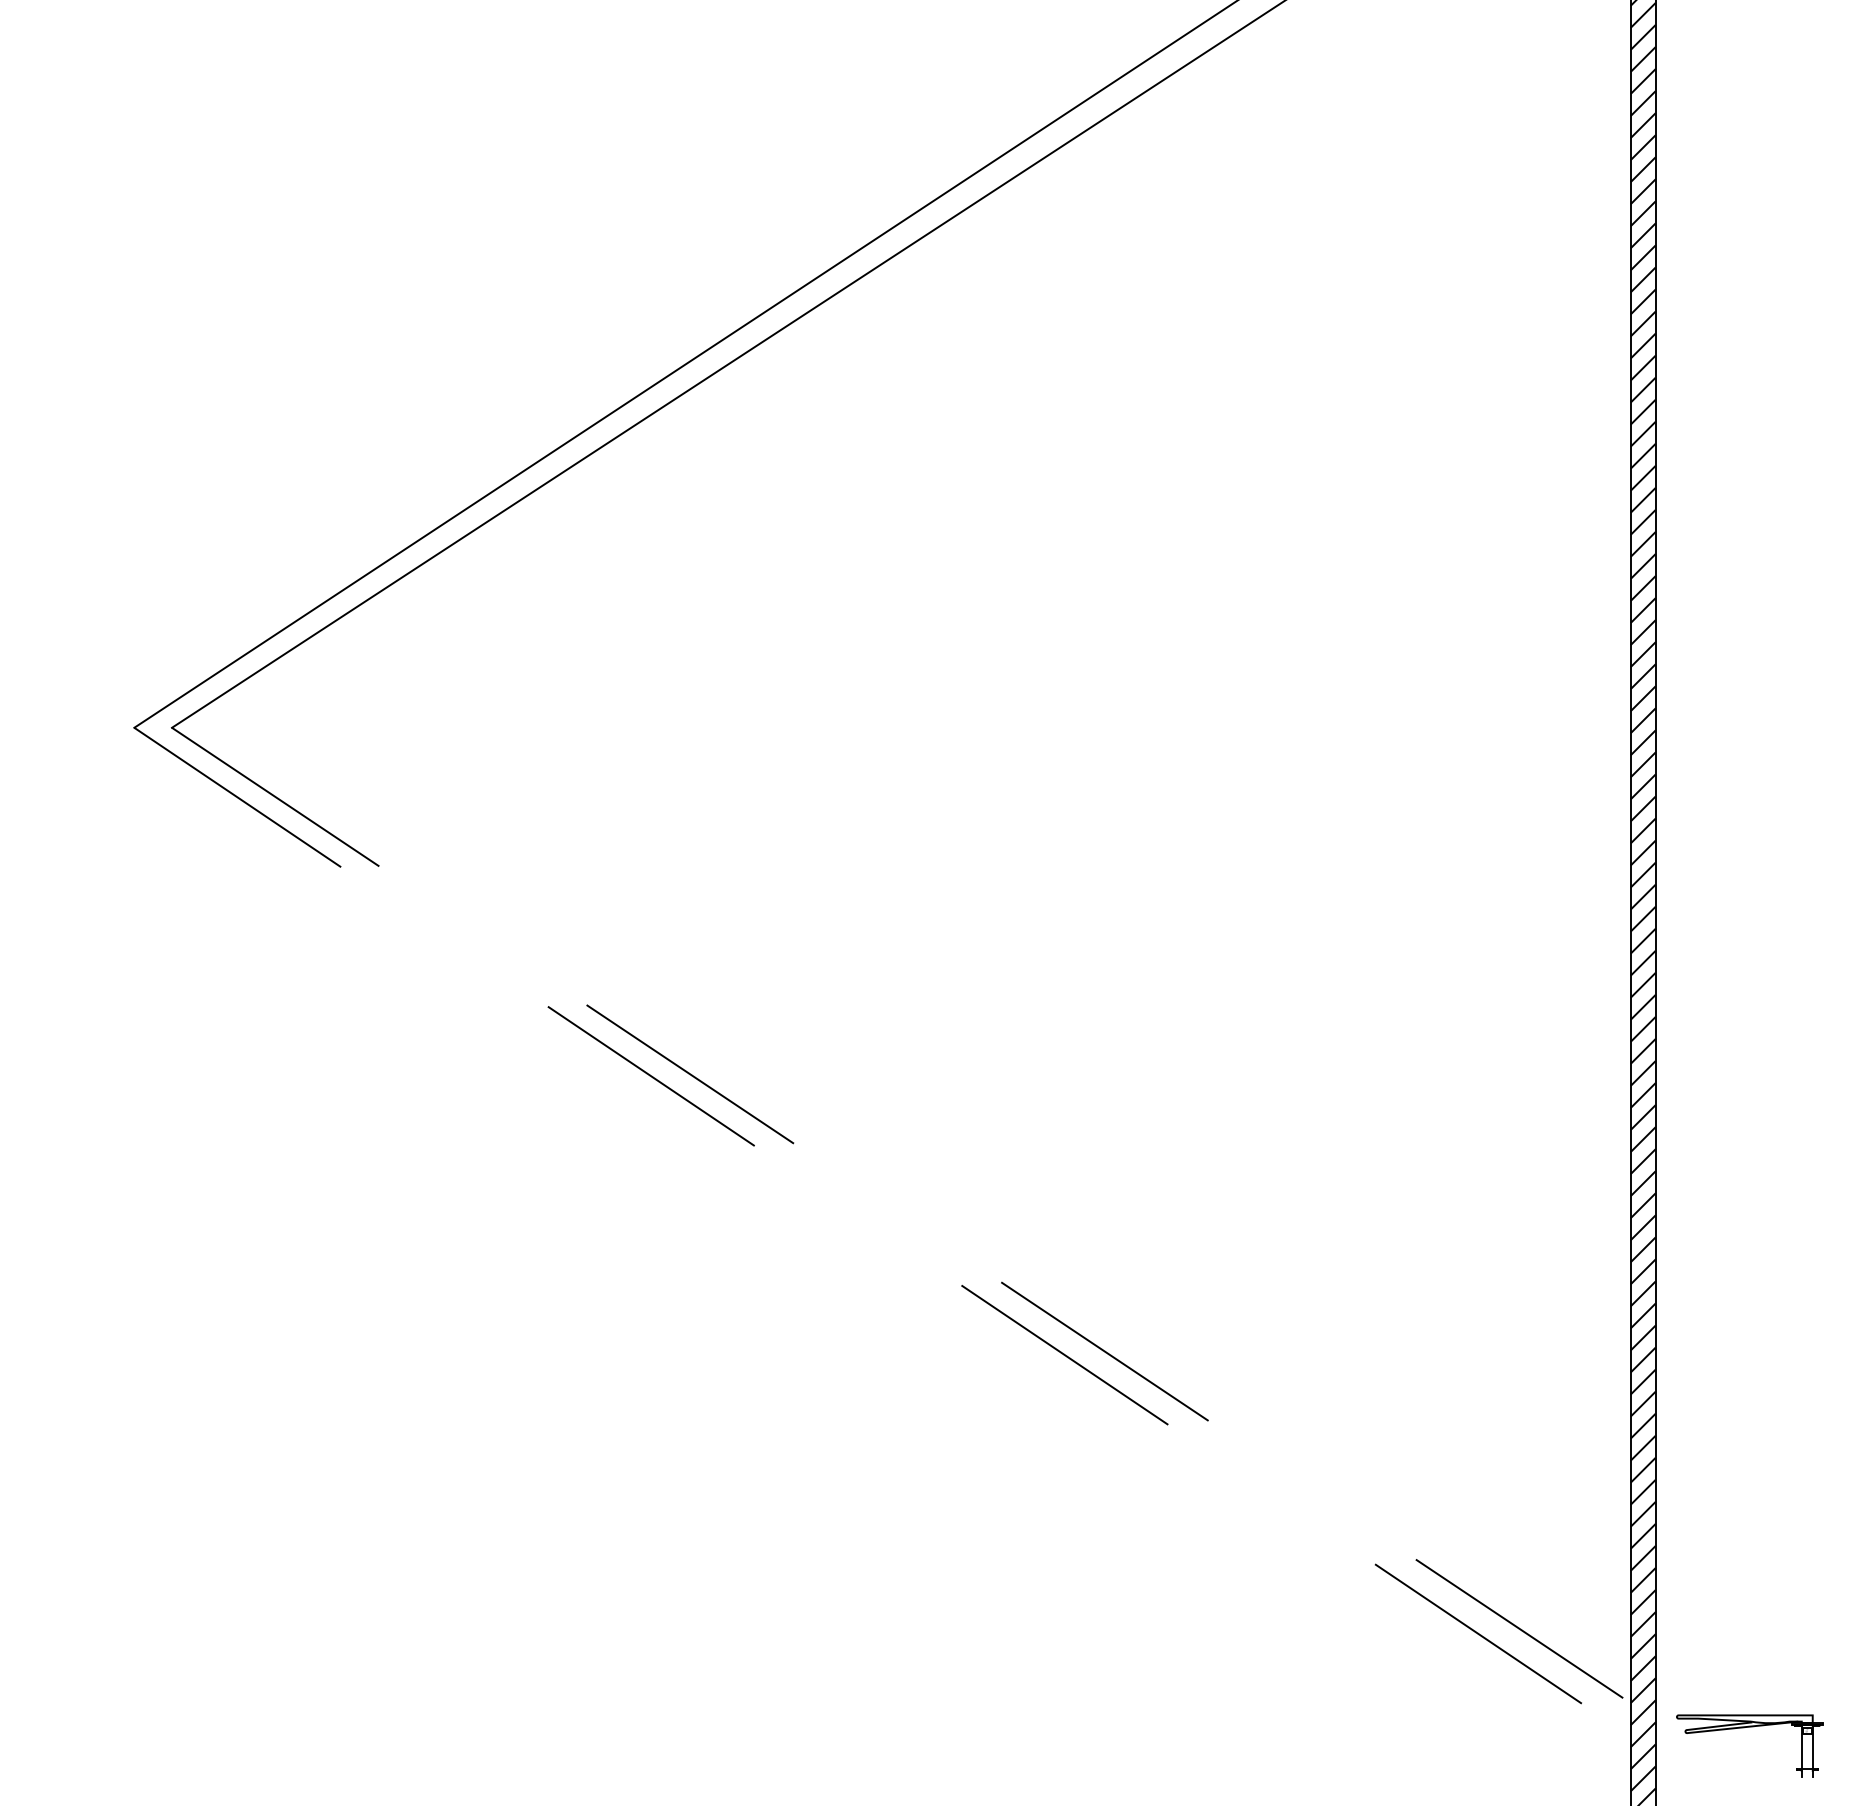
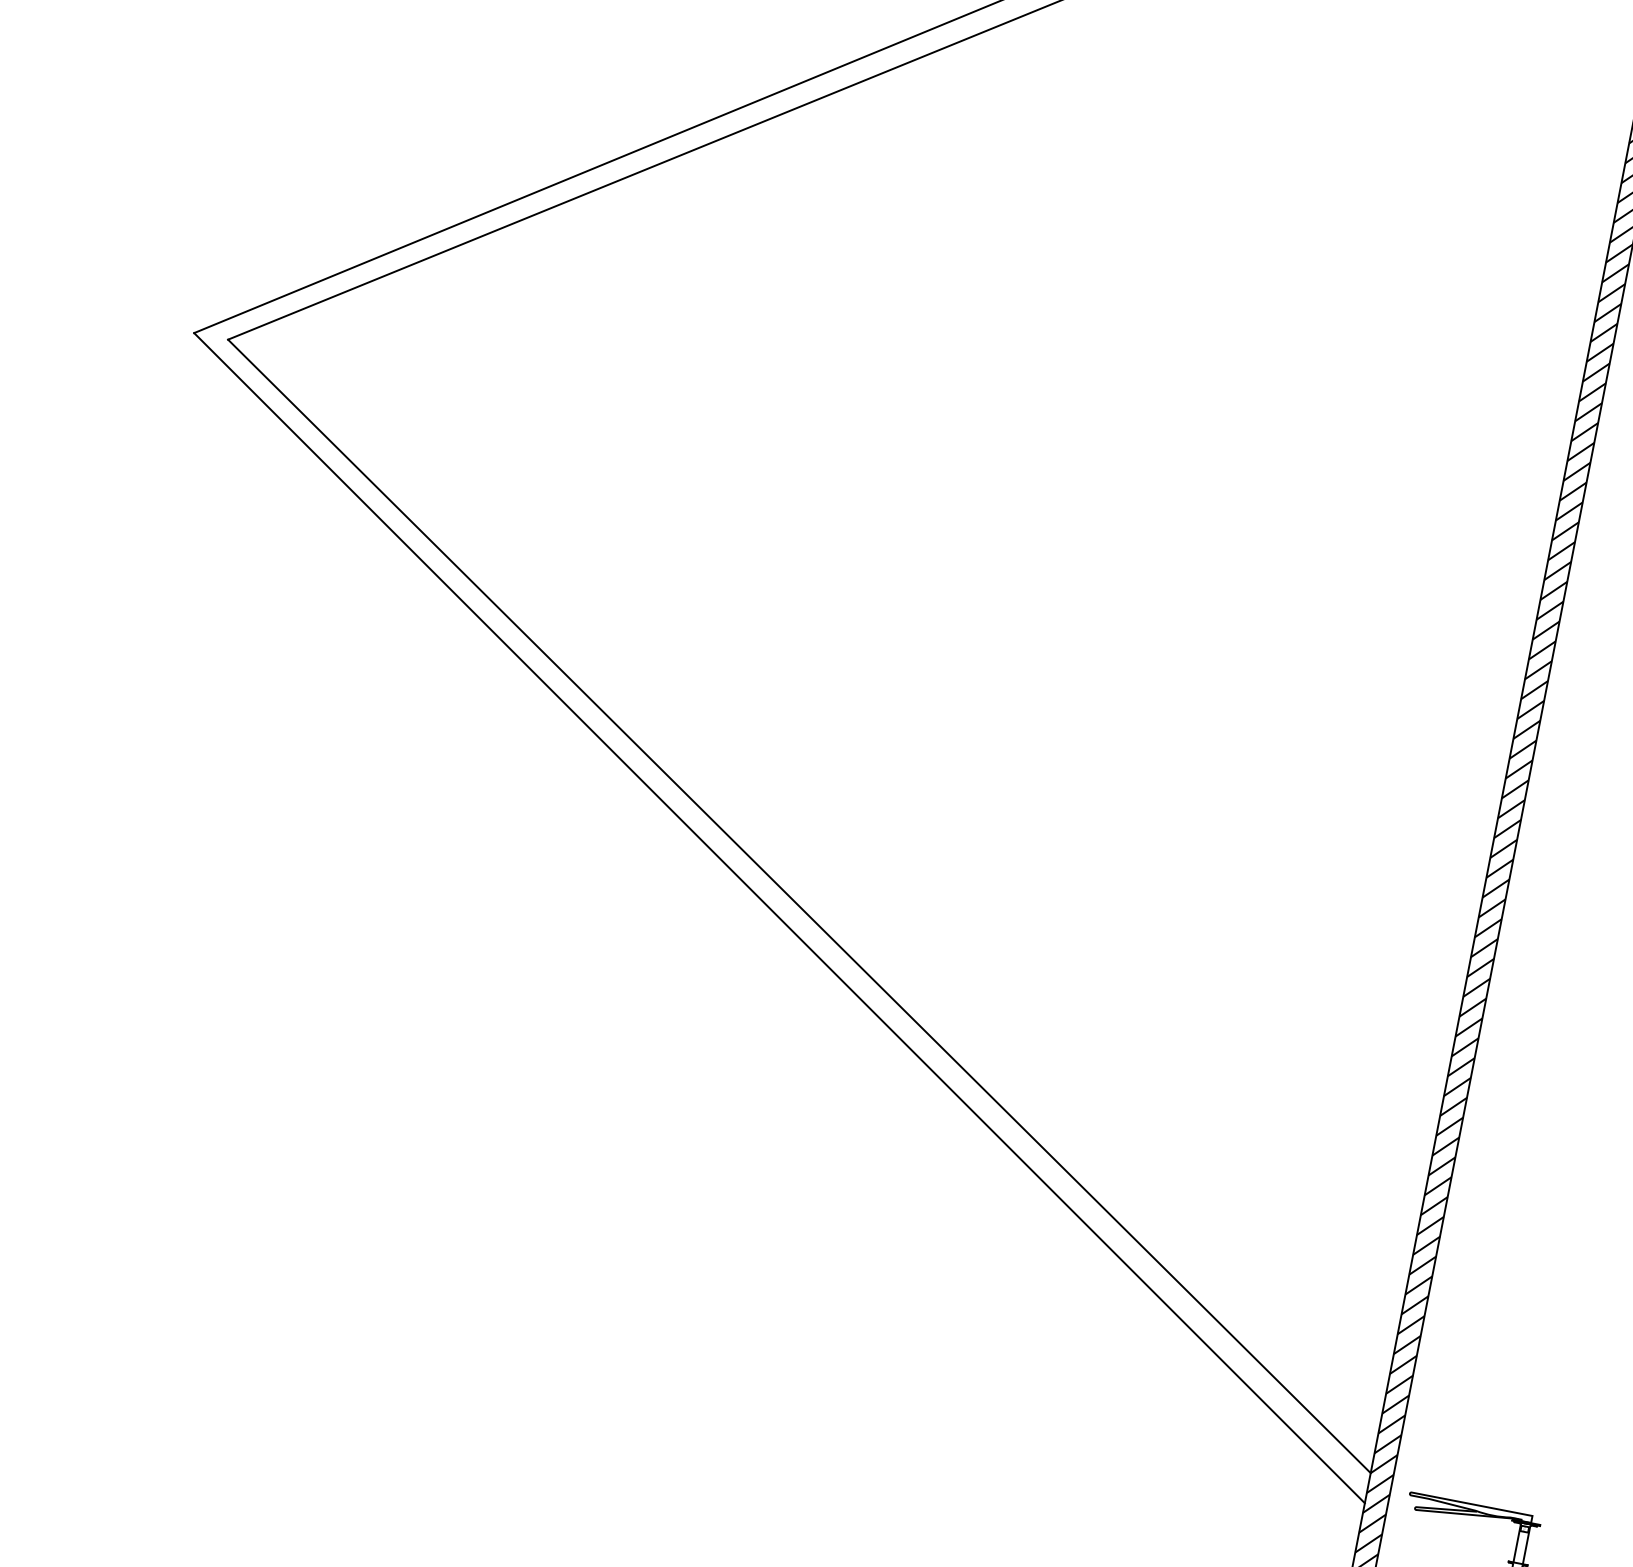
line: (901, 1215) -> (799, 906), dashed -> solid
line: (882, 1232) -> (779, 918), dashed -> solid

